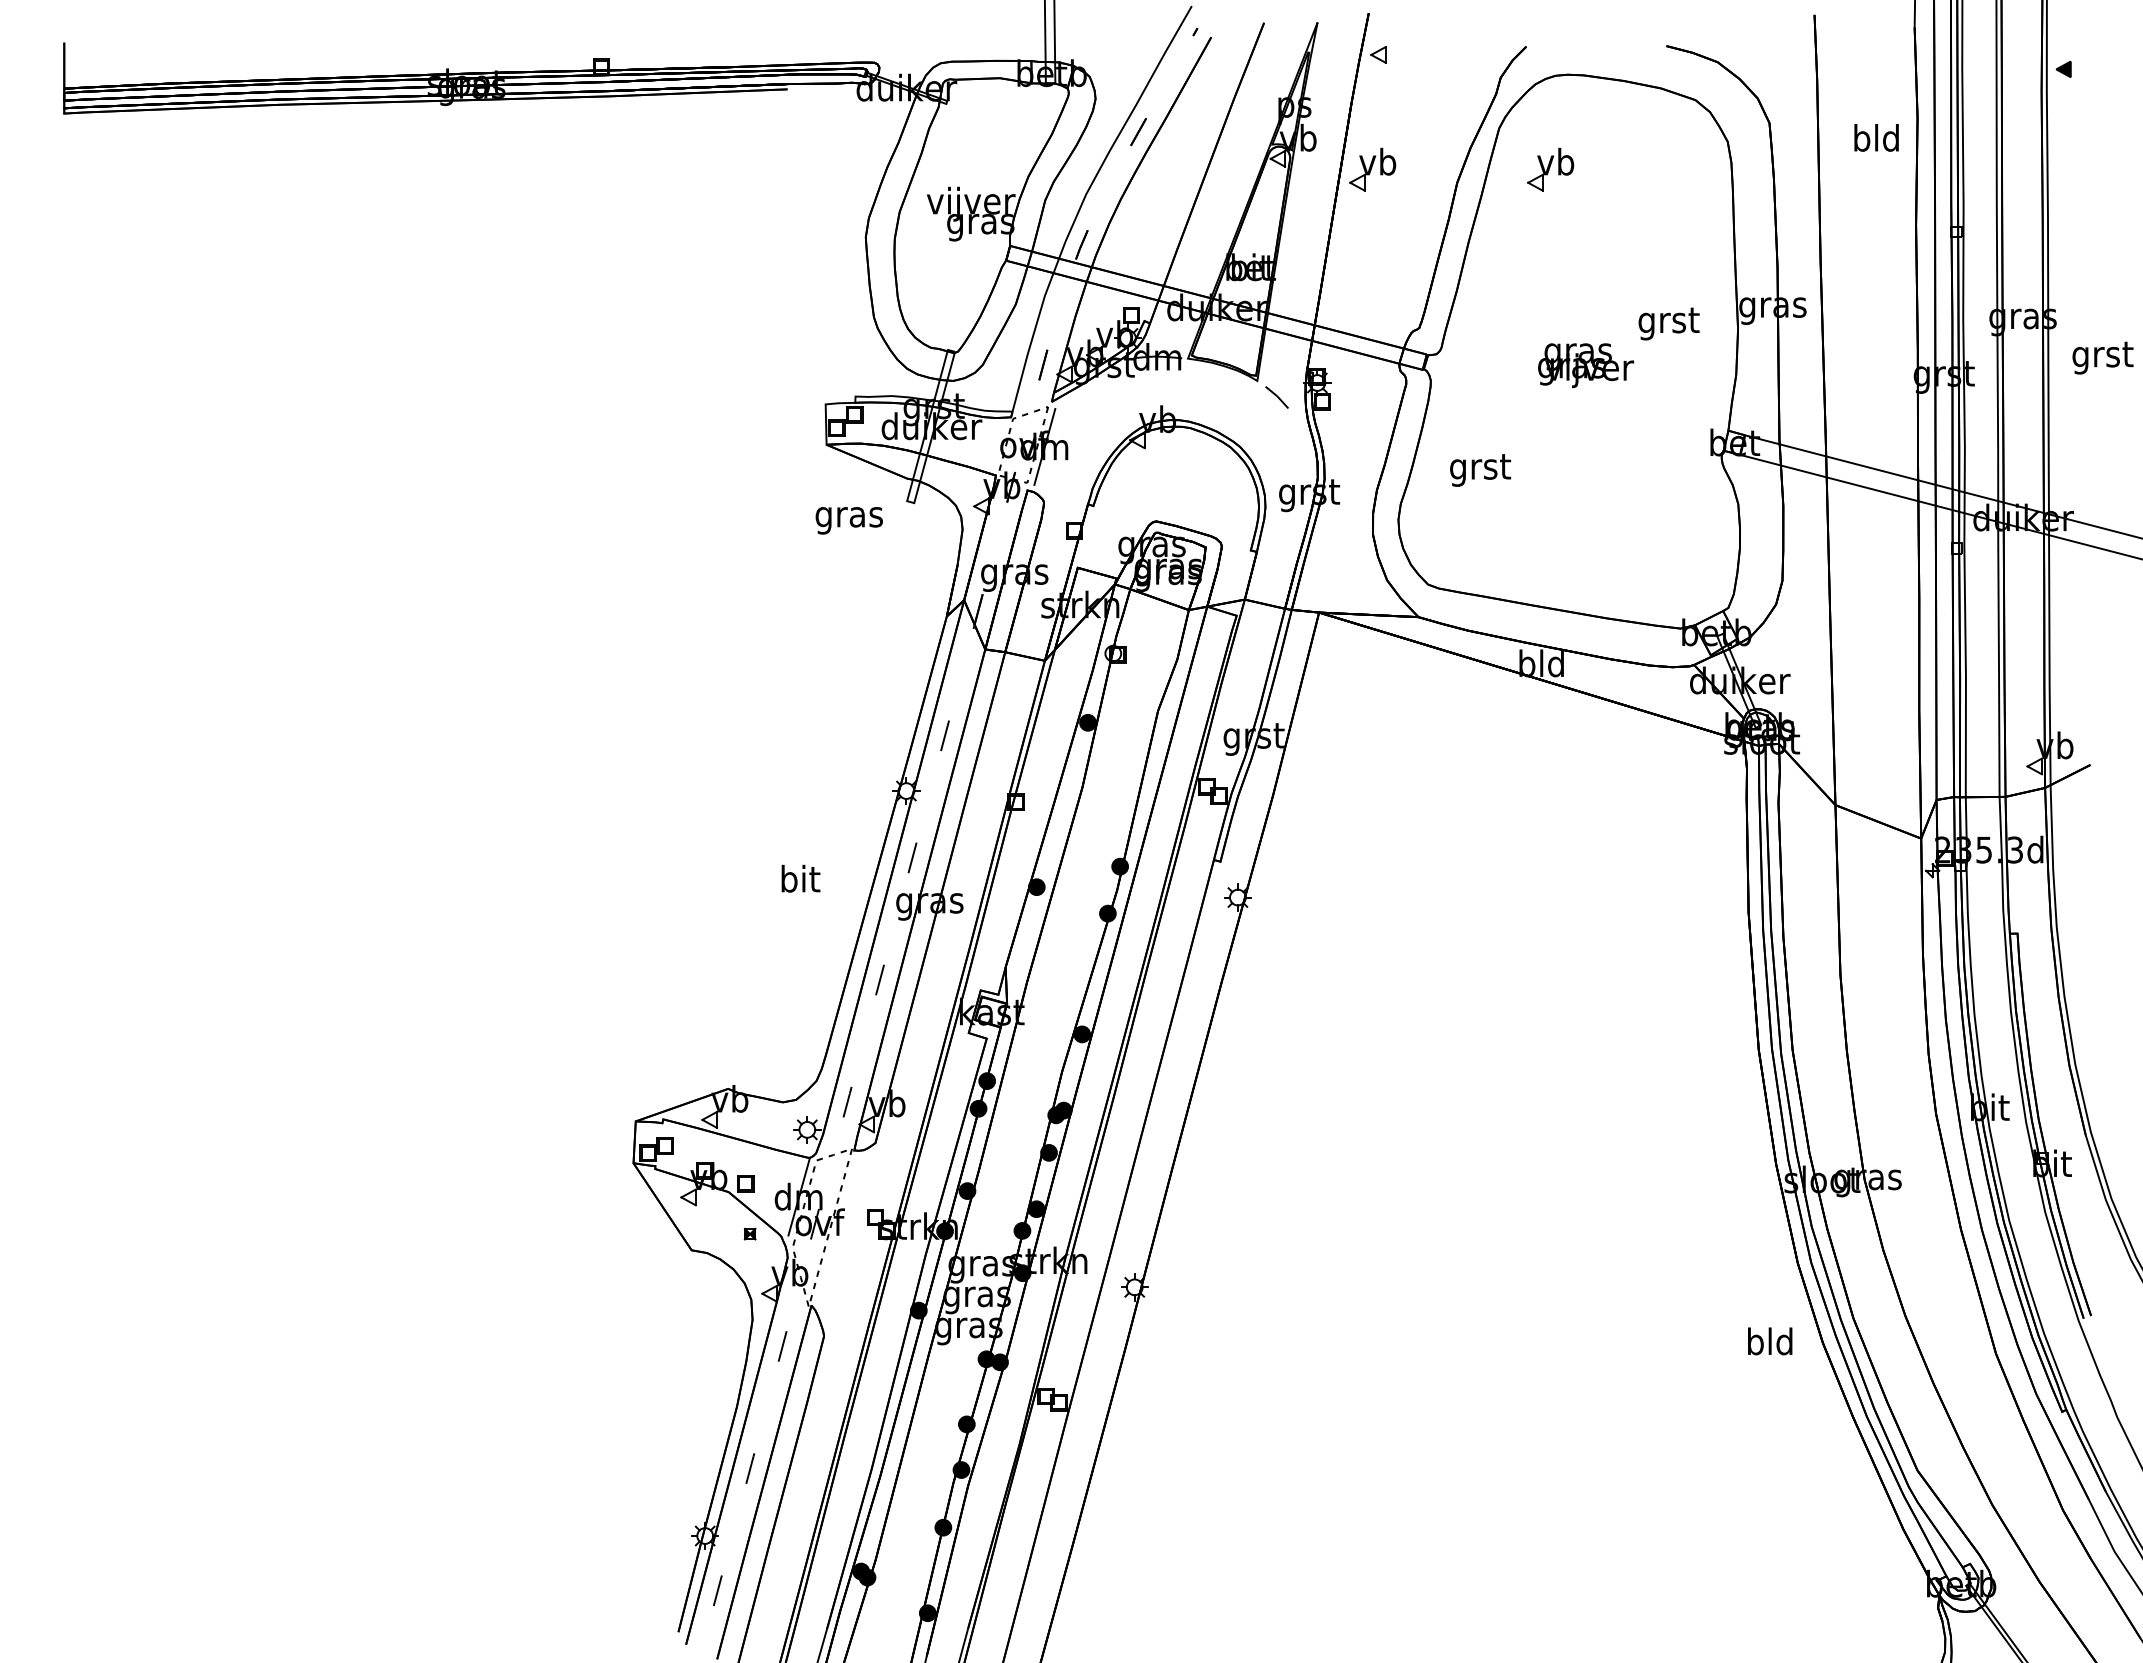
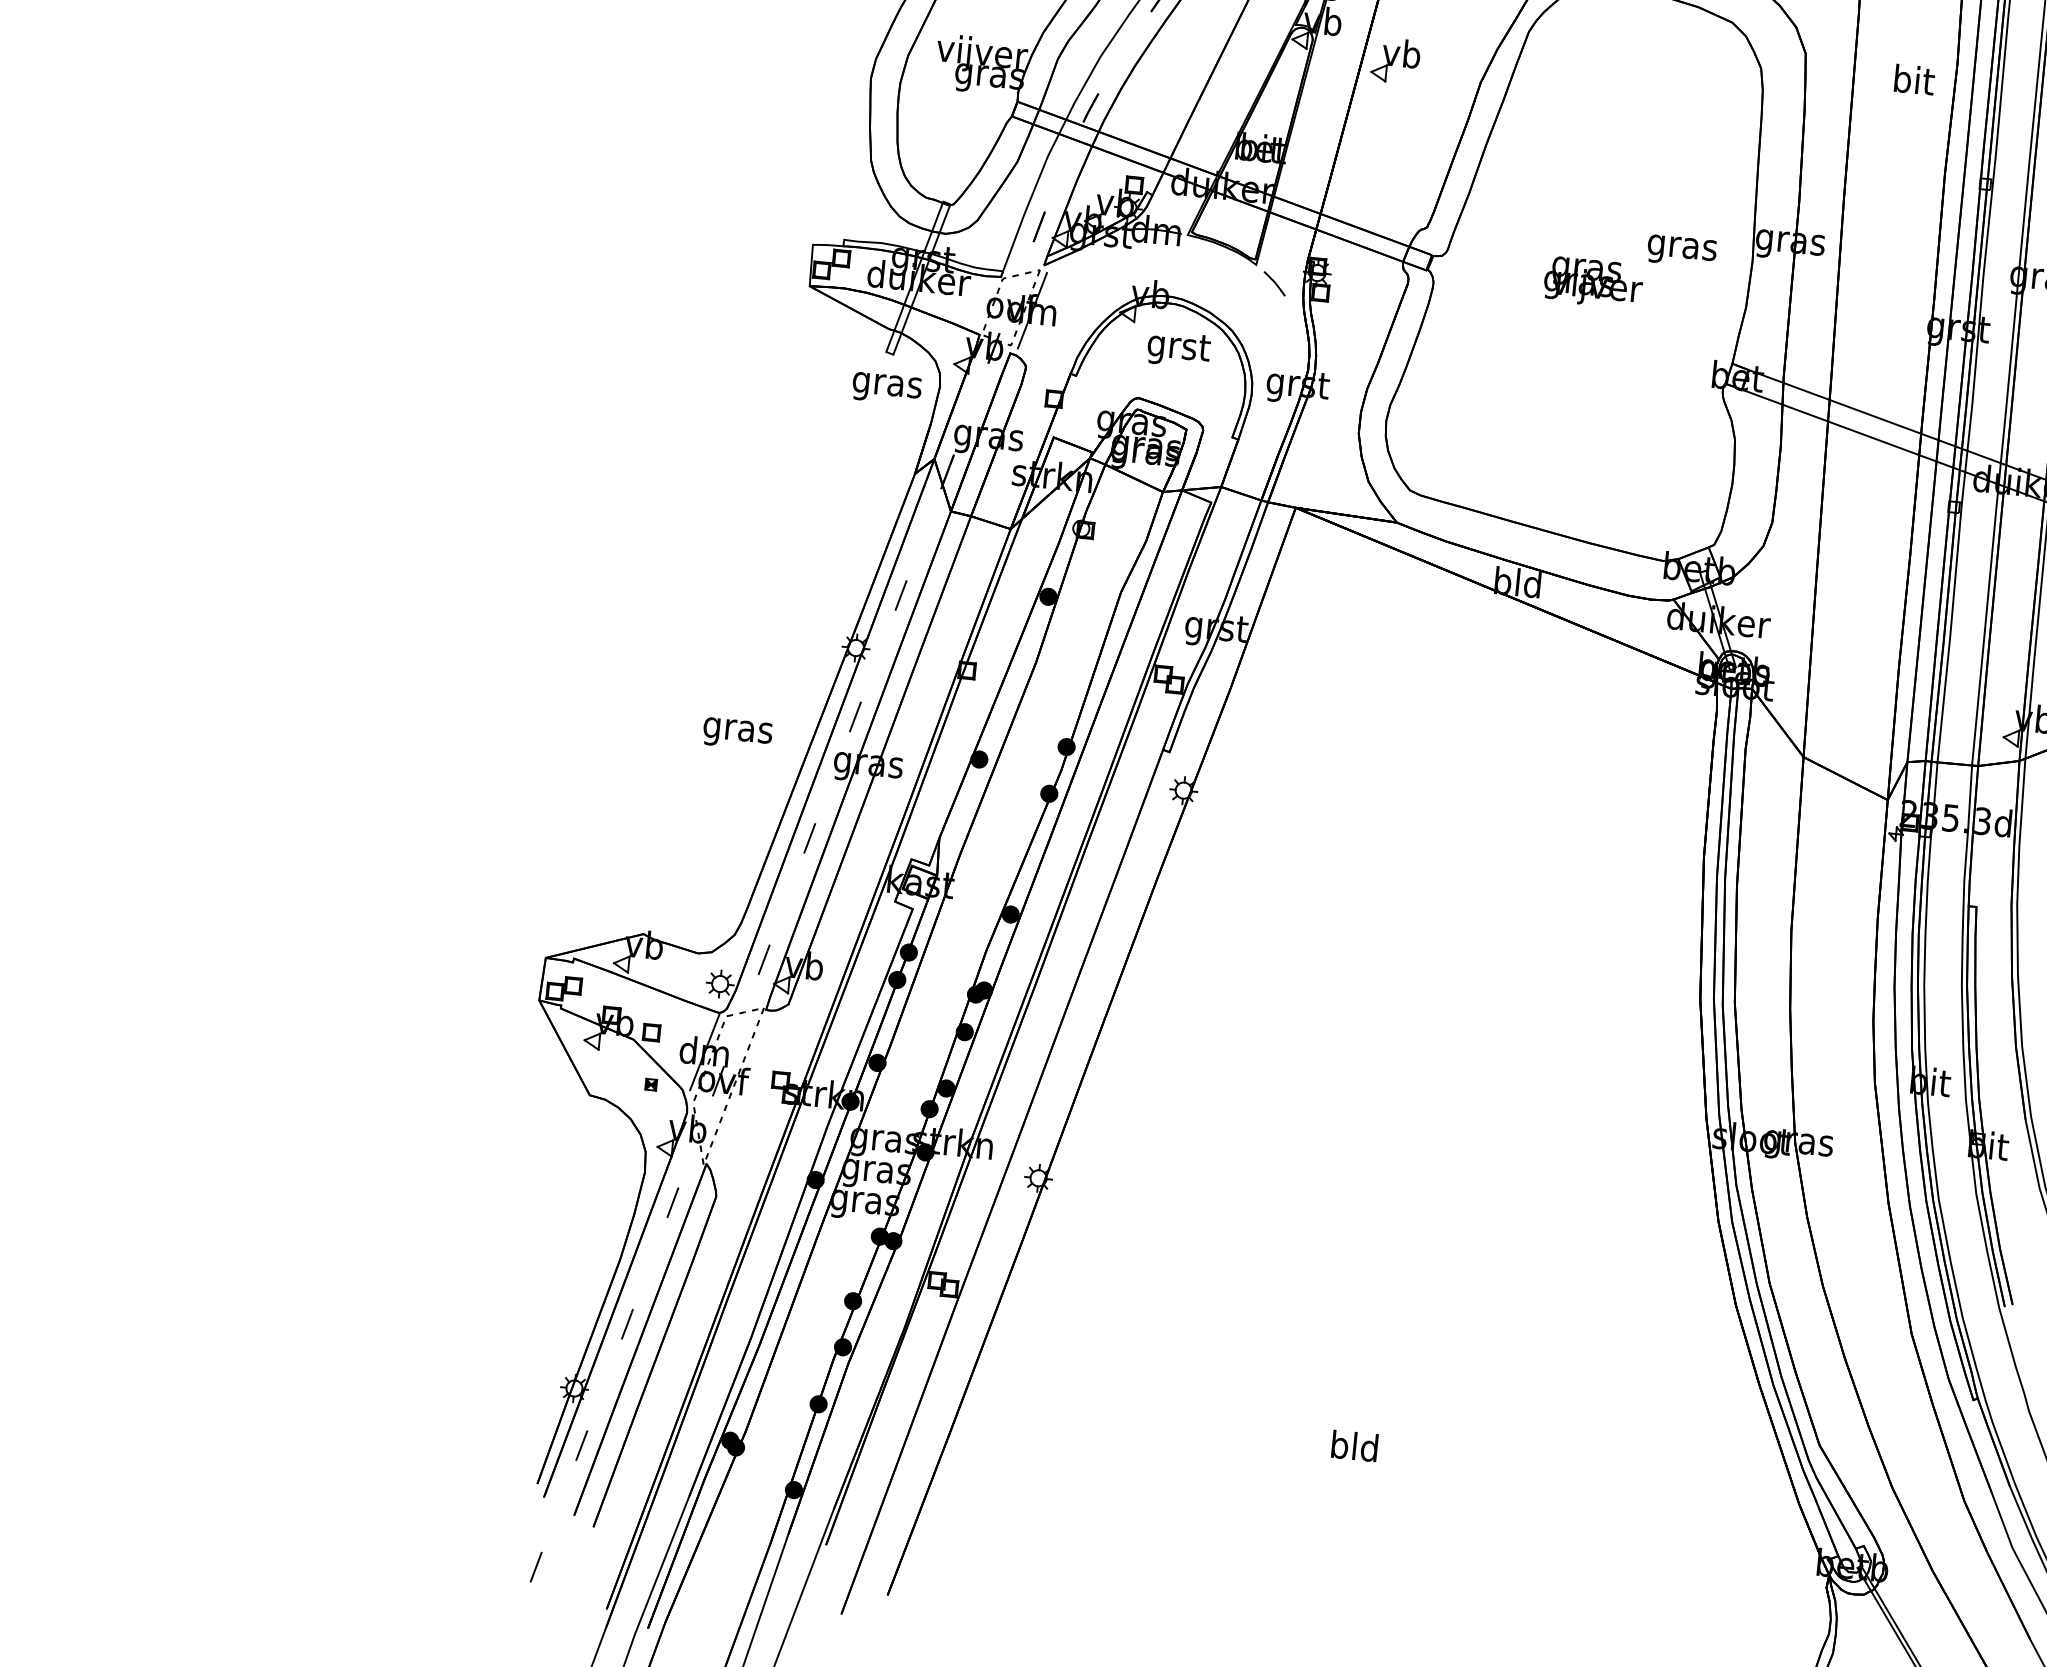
text: (1876, 137) -> (1913, 79), bld -> bit
part: (1550, 169) -> (1577, 78), removed
text: (1668, 323) -> (1682, 248), grst -> gras
text: (1480, 470) -> (1178, 349), moved
text: (848, 520) -> (886, 388), moved
text: (799, 881) -> (737, 729), bit -> gras
text: (1770, 1341) -> (1355, 1446), moved

